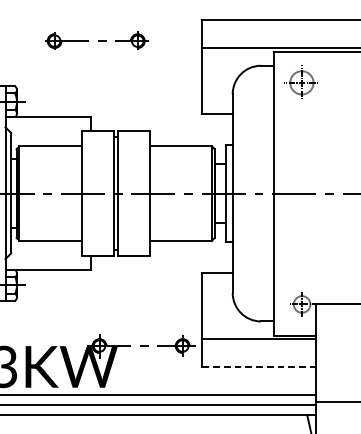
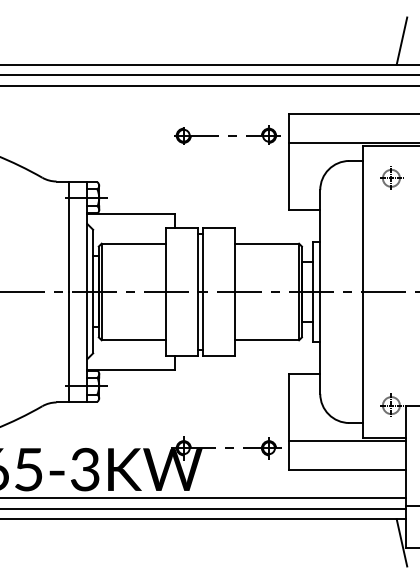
part: (97, 39) -> (227, 134), moved
part: (302, 81) -> (391, 177), size x0.71
line: (259, 366) -> (347, 469), dashed -> solid

